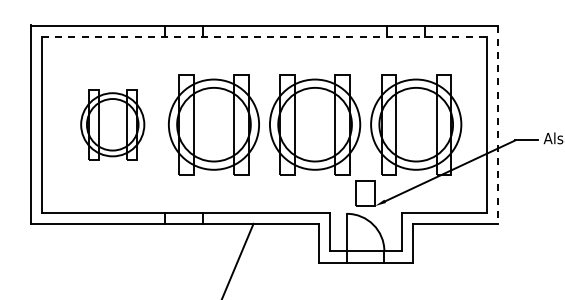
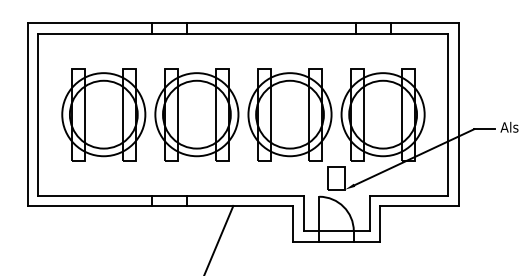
line: (264, 36) -> (243, 33), dashed -> solid
part: (112, 124) -> (103, 114), size x1.43
line: (498, 125) -> (458, 115), dashed -> solid

